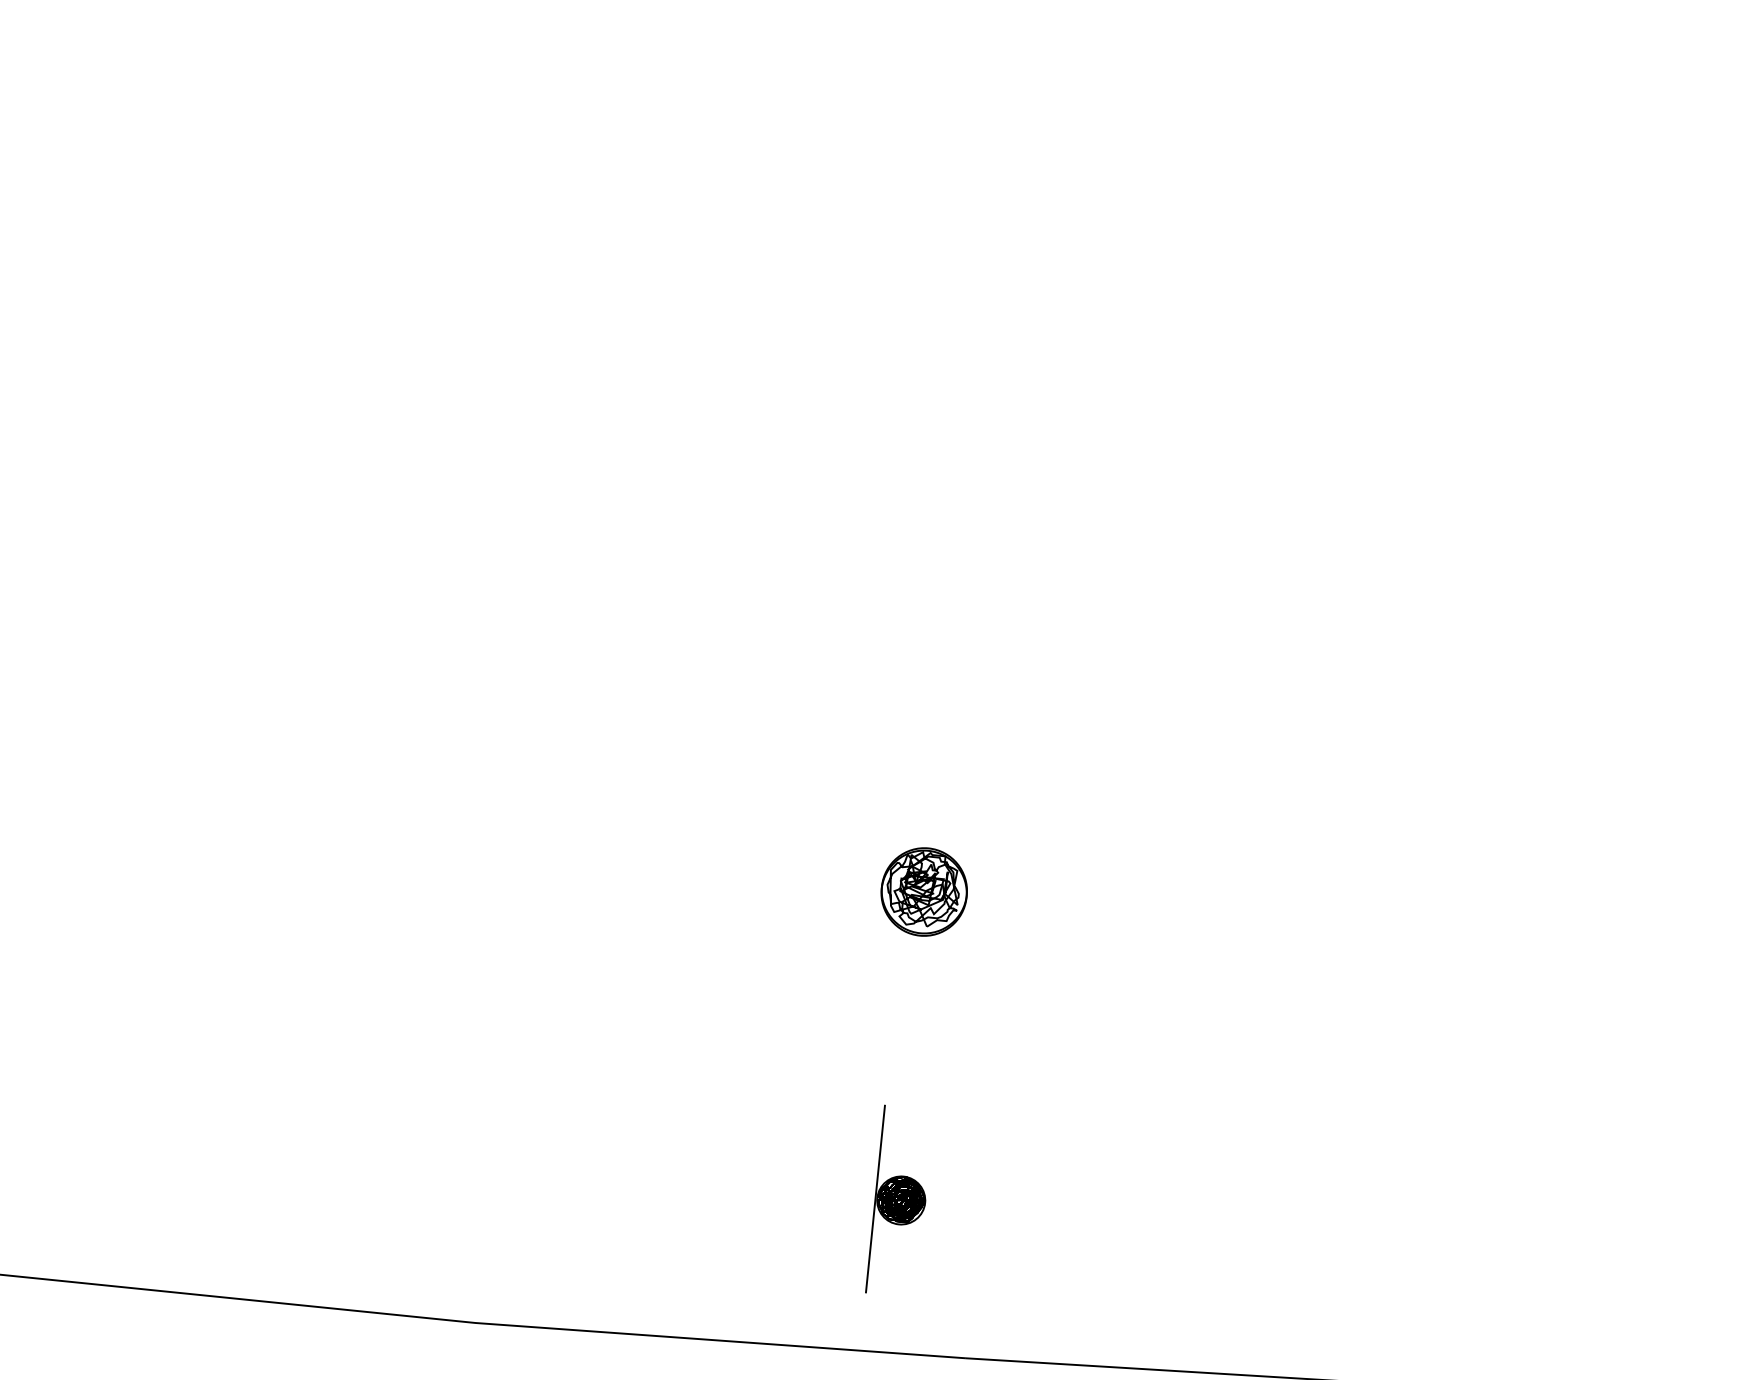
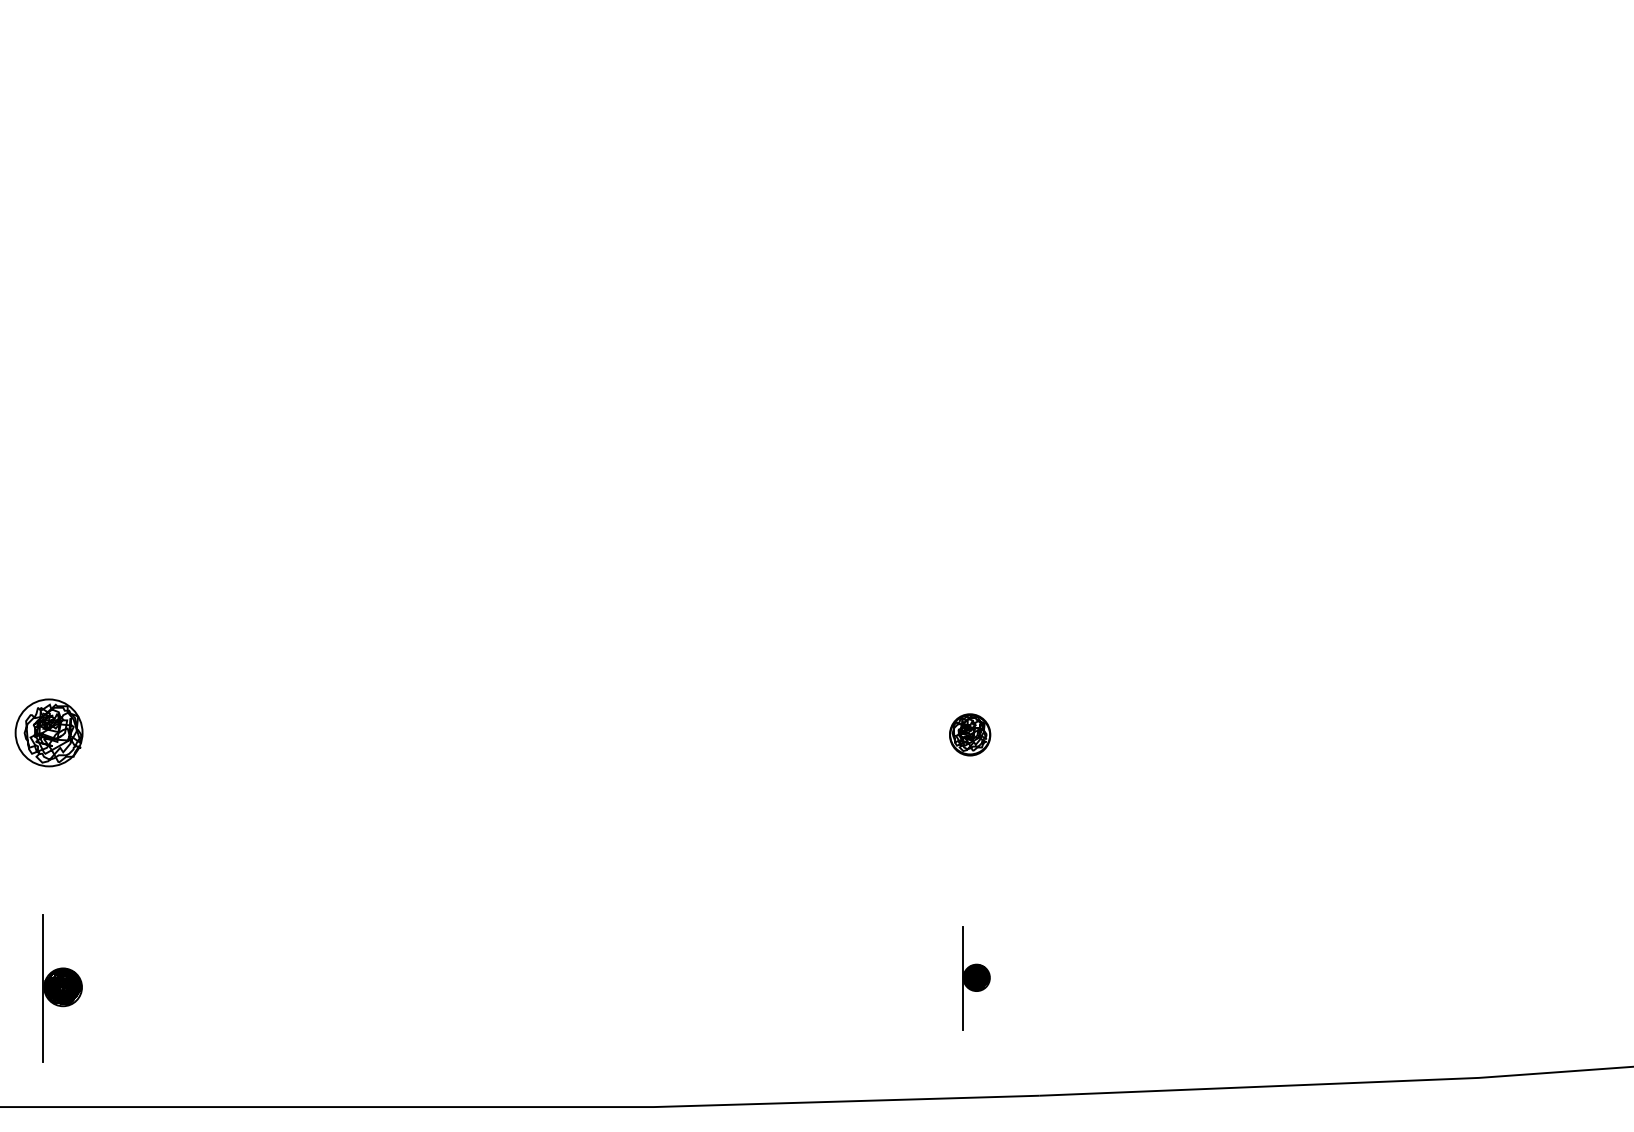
part: (923, 891) -> (969, 734), size x0.6
part: (900, 1201) -> (976, 978), size x0.7

